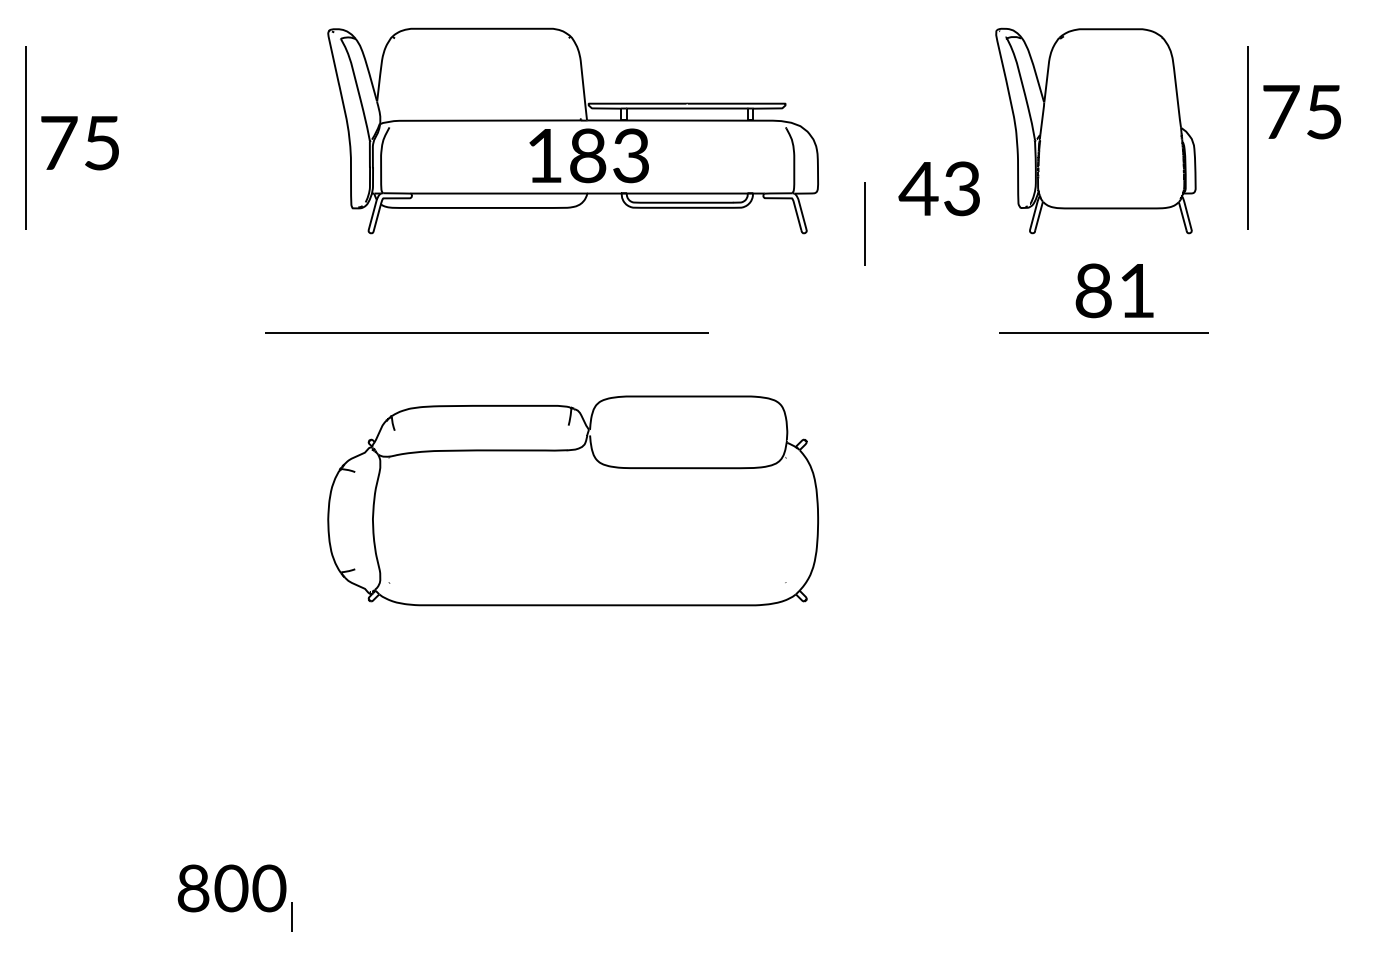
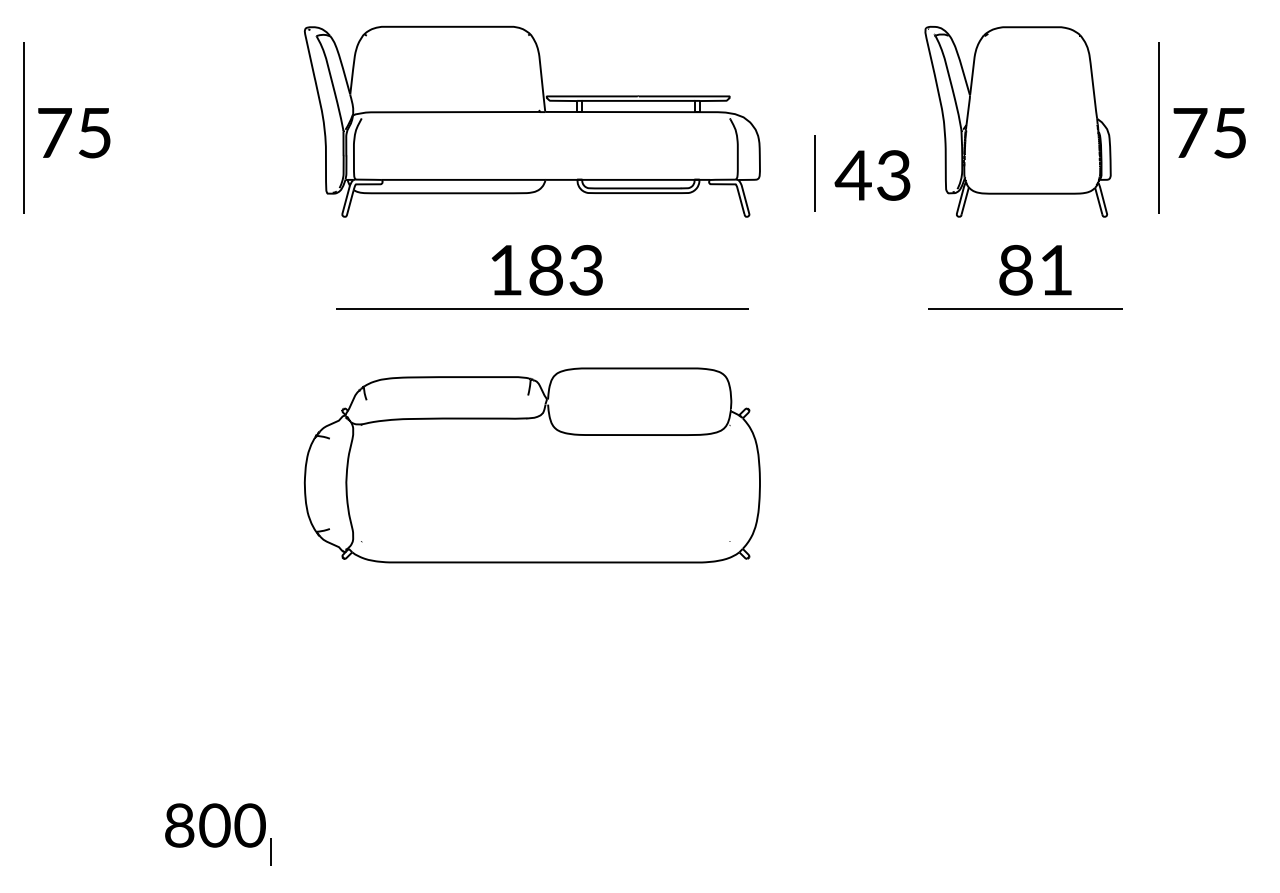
text: (1301, 112) -> (1209, 133), moved
text: (588, 155) -> (546, 269), moved
line: (864, 223) -> (814, 173), moved
line: (486, 332) -> (541, 308), moved

